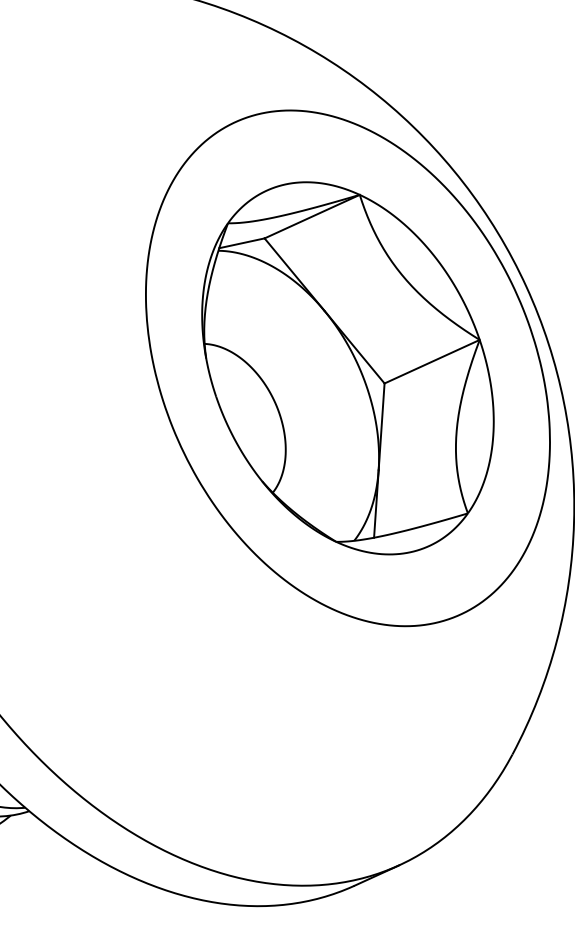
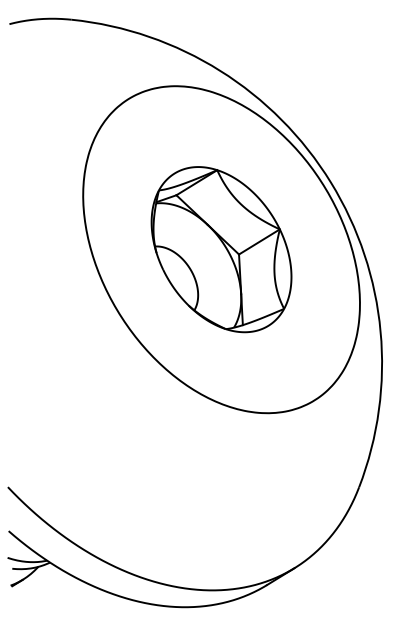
part: (347, 368) -> (221, 249), size x0.7

